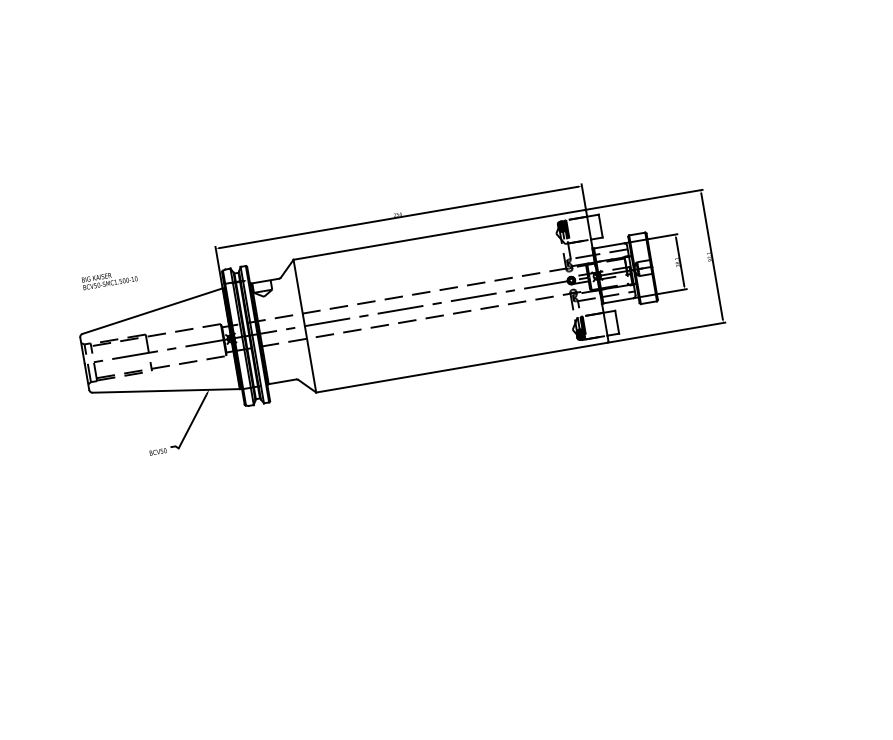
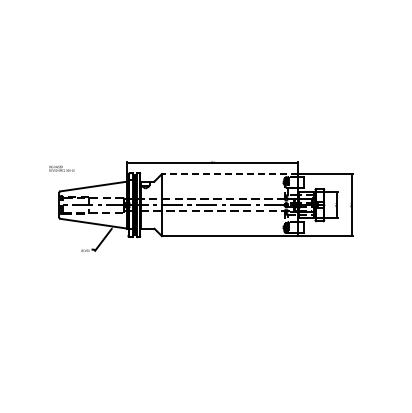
line: (438, 235) -> (229, 174), solid -> dashed
text: (108, 278) -> (61, 168), moved

